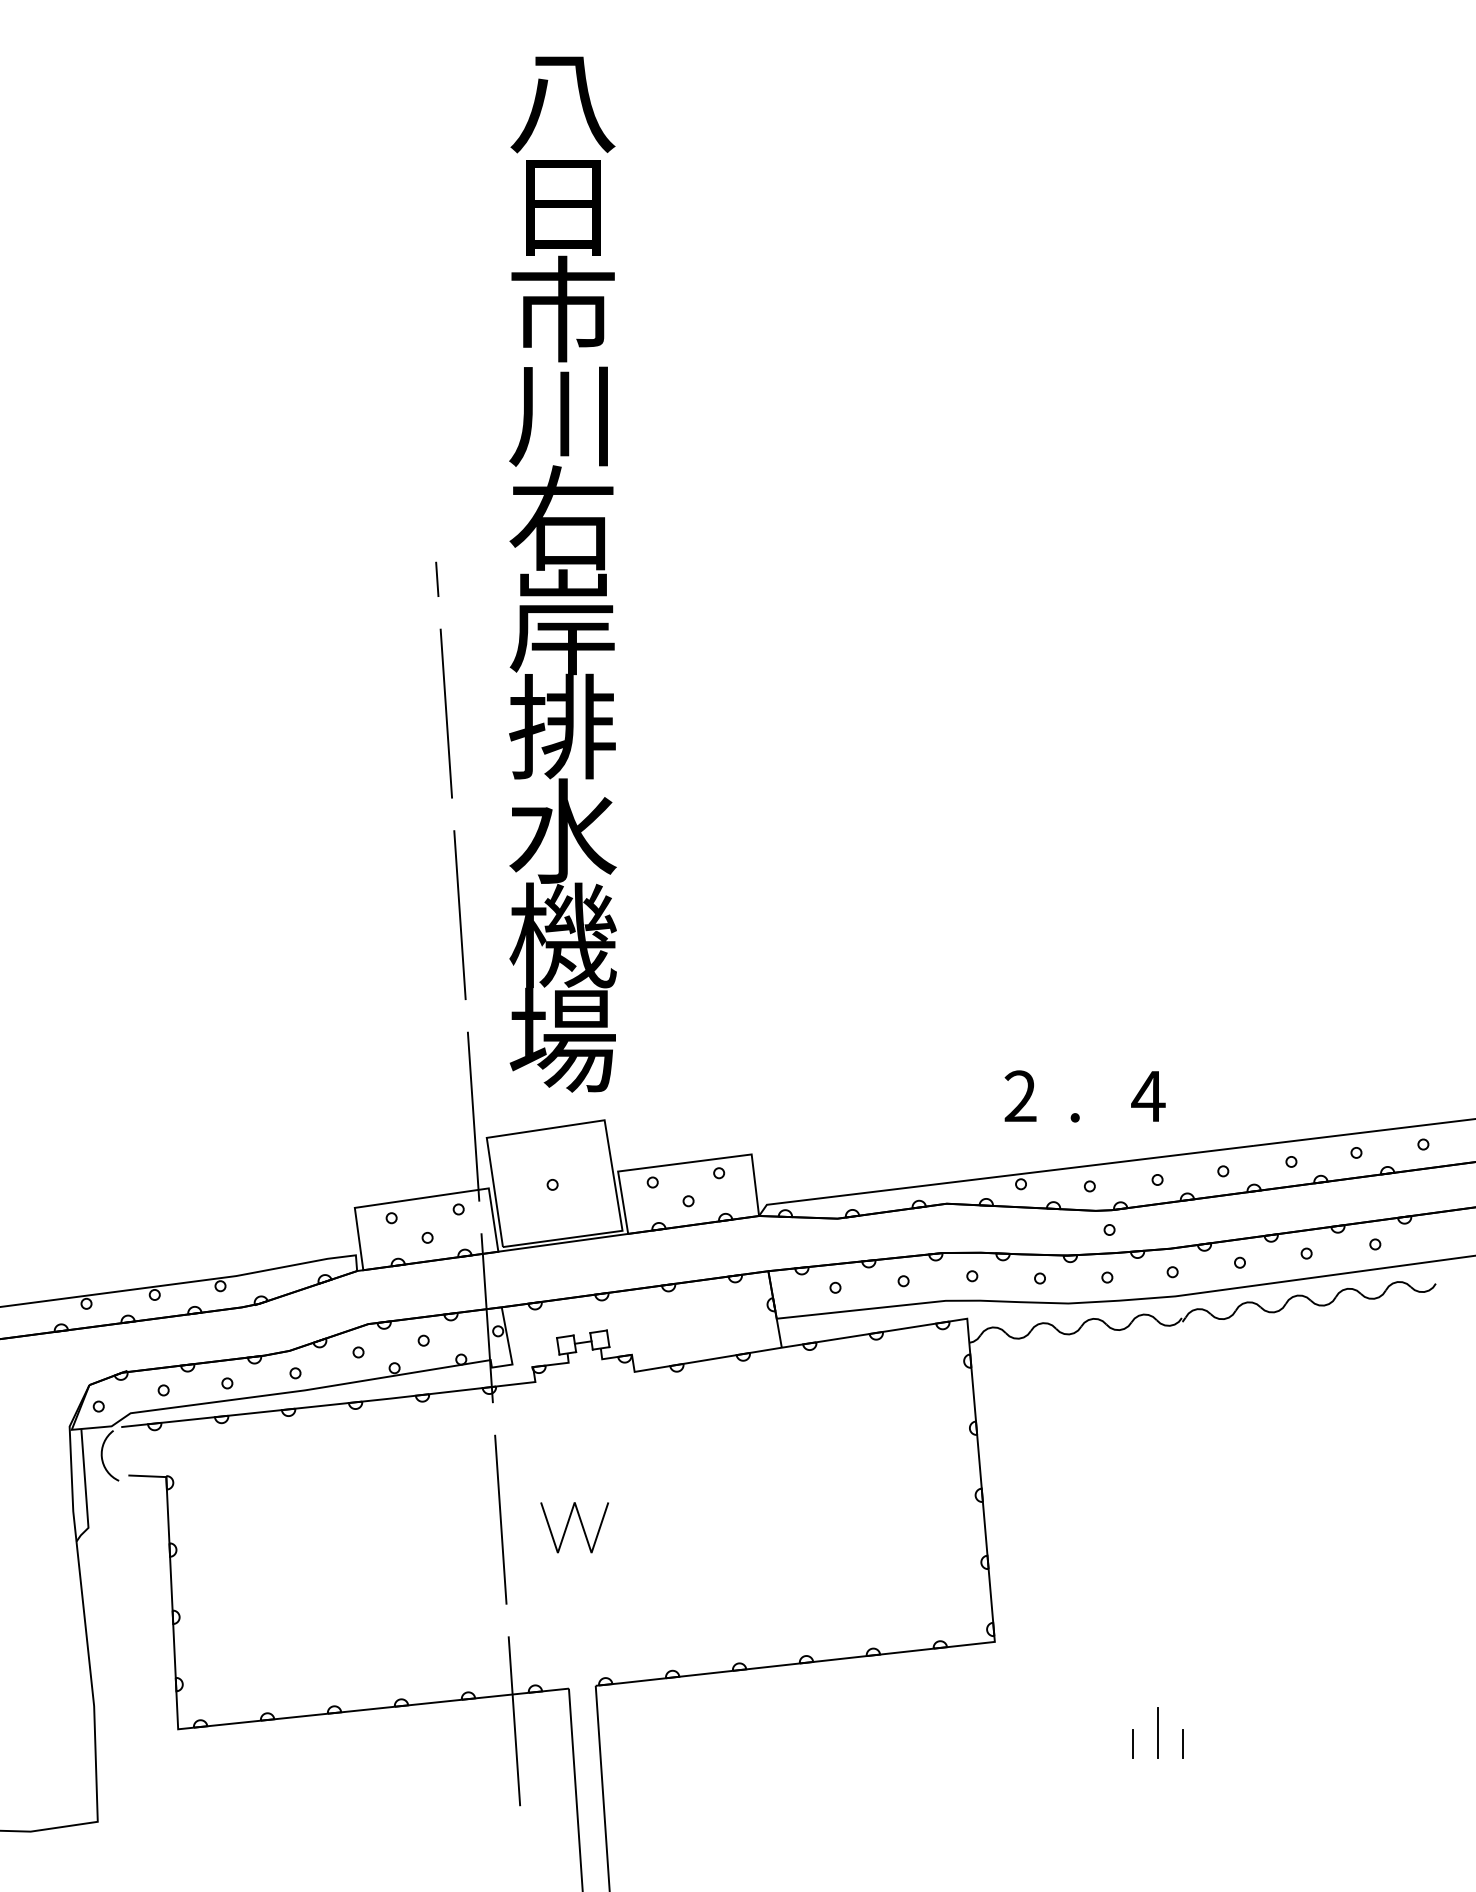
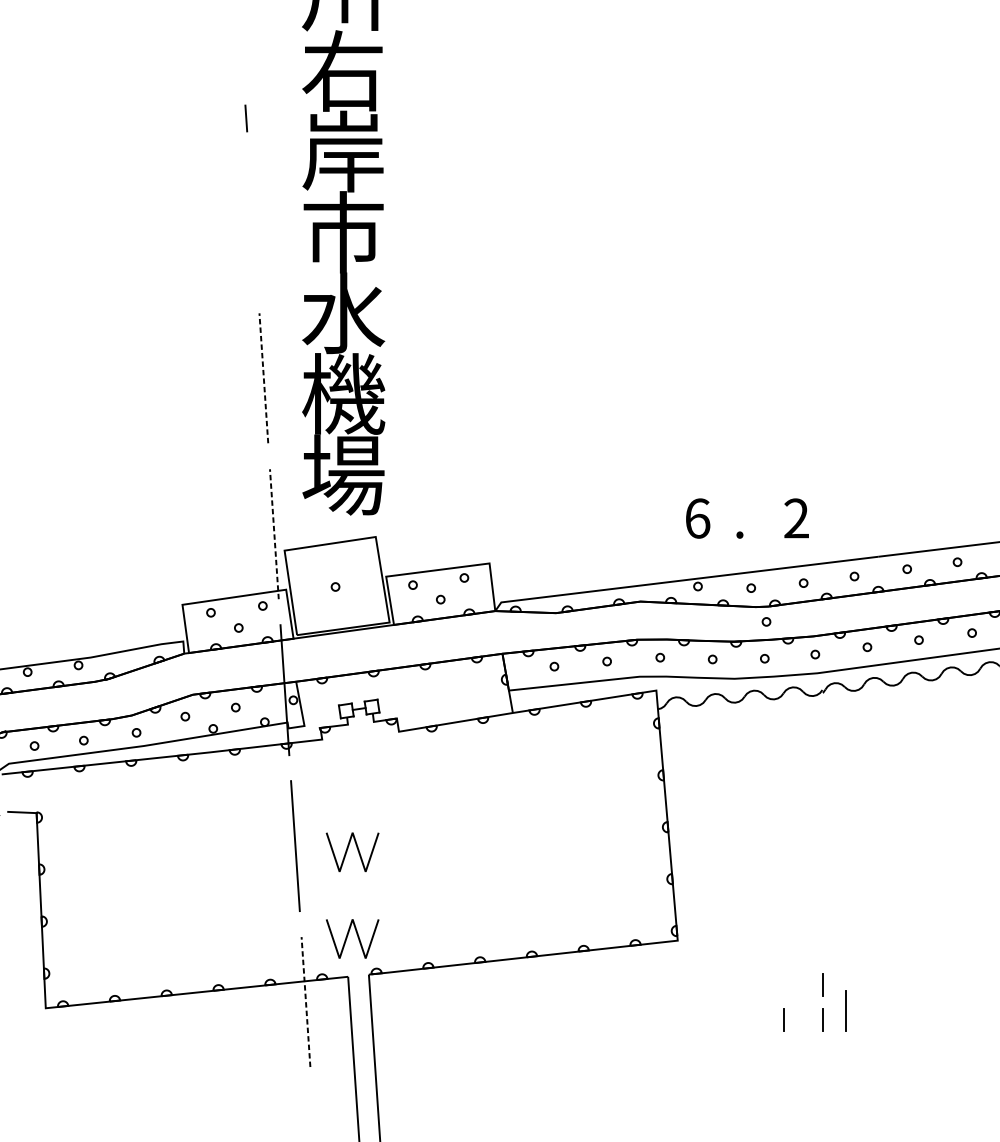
line: (445, 713) -> (252, 222), removed
text: (562, 726) -> (343, 232), 排 -> 市
line: (459, 914) -> (263, 377), solid -> dashed
text: (1148, 1095) -> (796, 517), 4 -> 2
text: (1020, 1096) -> (697, 518), 2 -> 6
line: (473, 1116) -> (274, 534), solid -> dashed
line: (568, 1636) -> (347, 936), added
line: (1182, 1698) -> (822, 984), added
line: (514, 1720) -> (306, 1001), solid -> dashed
line: (1157, 1732) -> (846, 1010), moved

